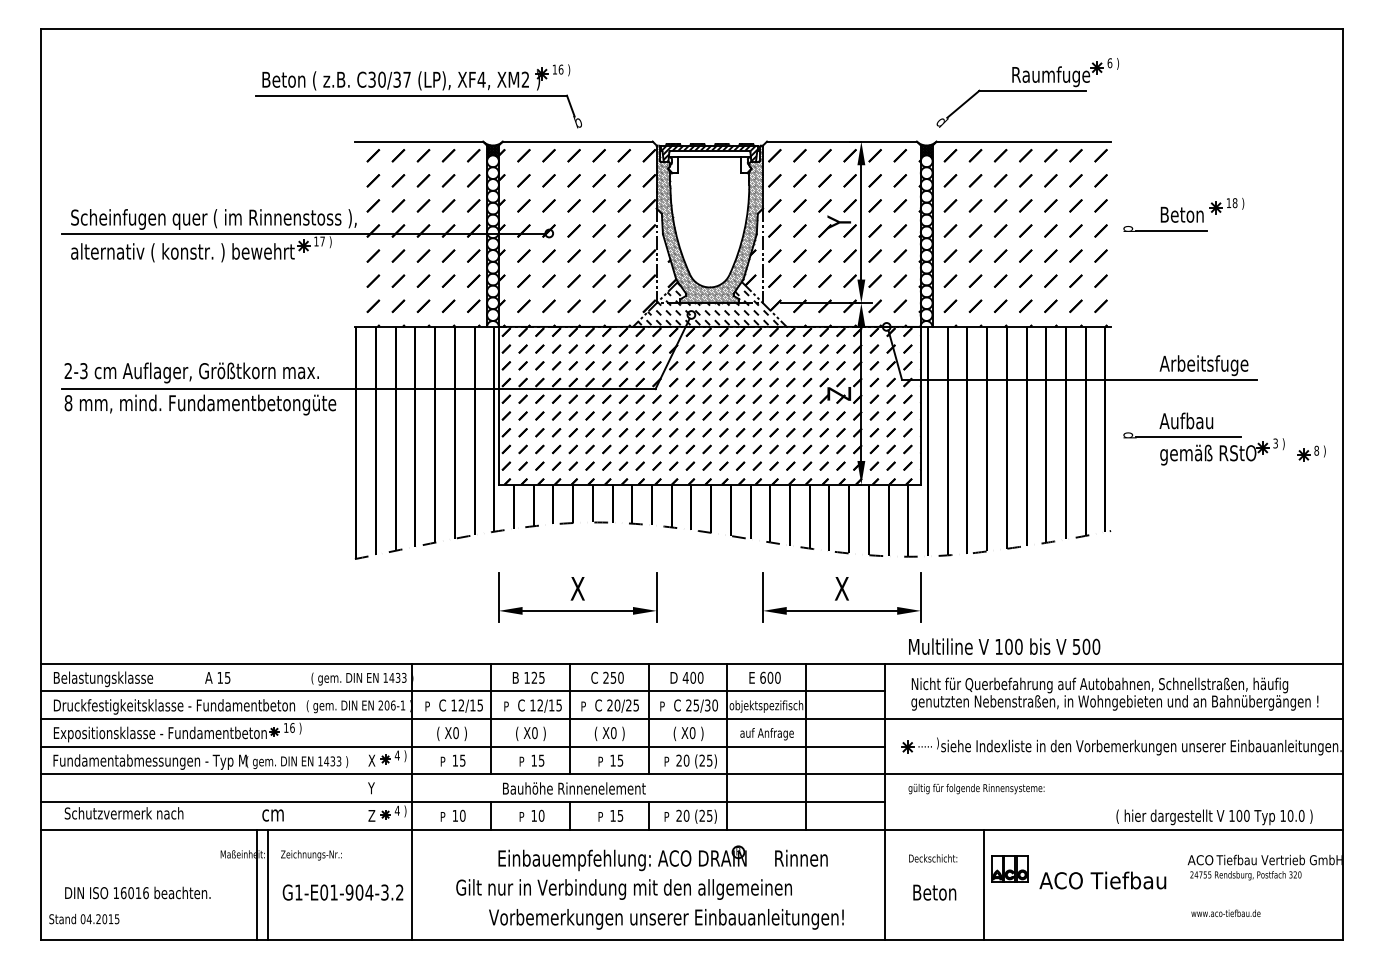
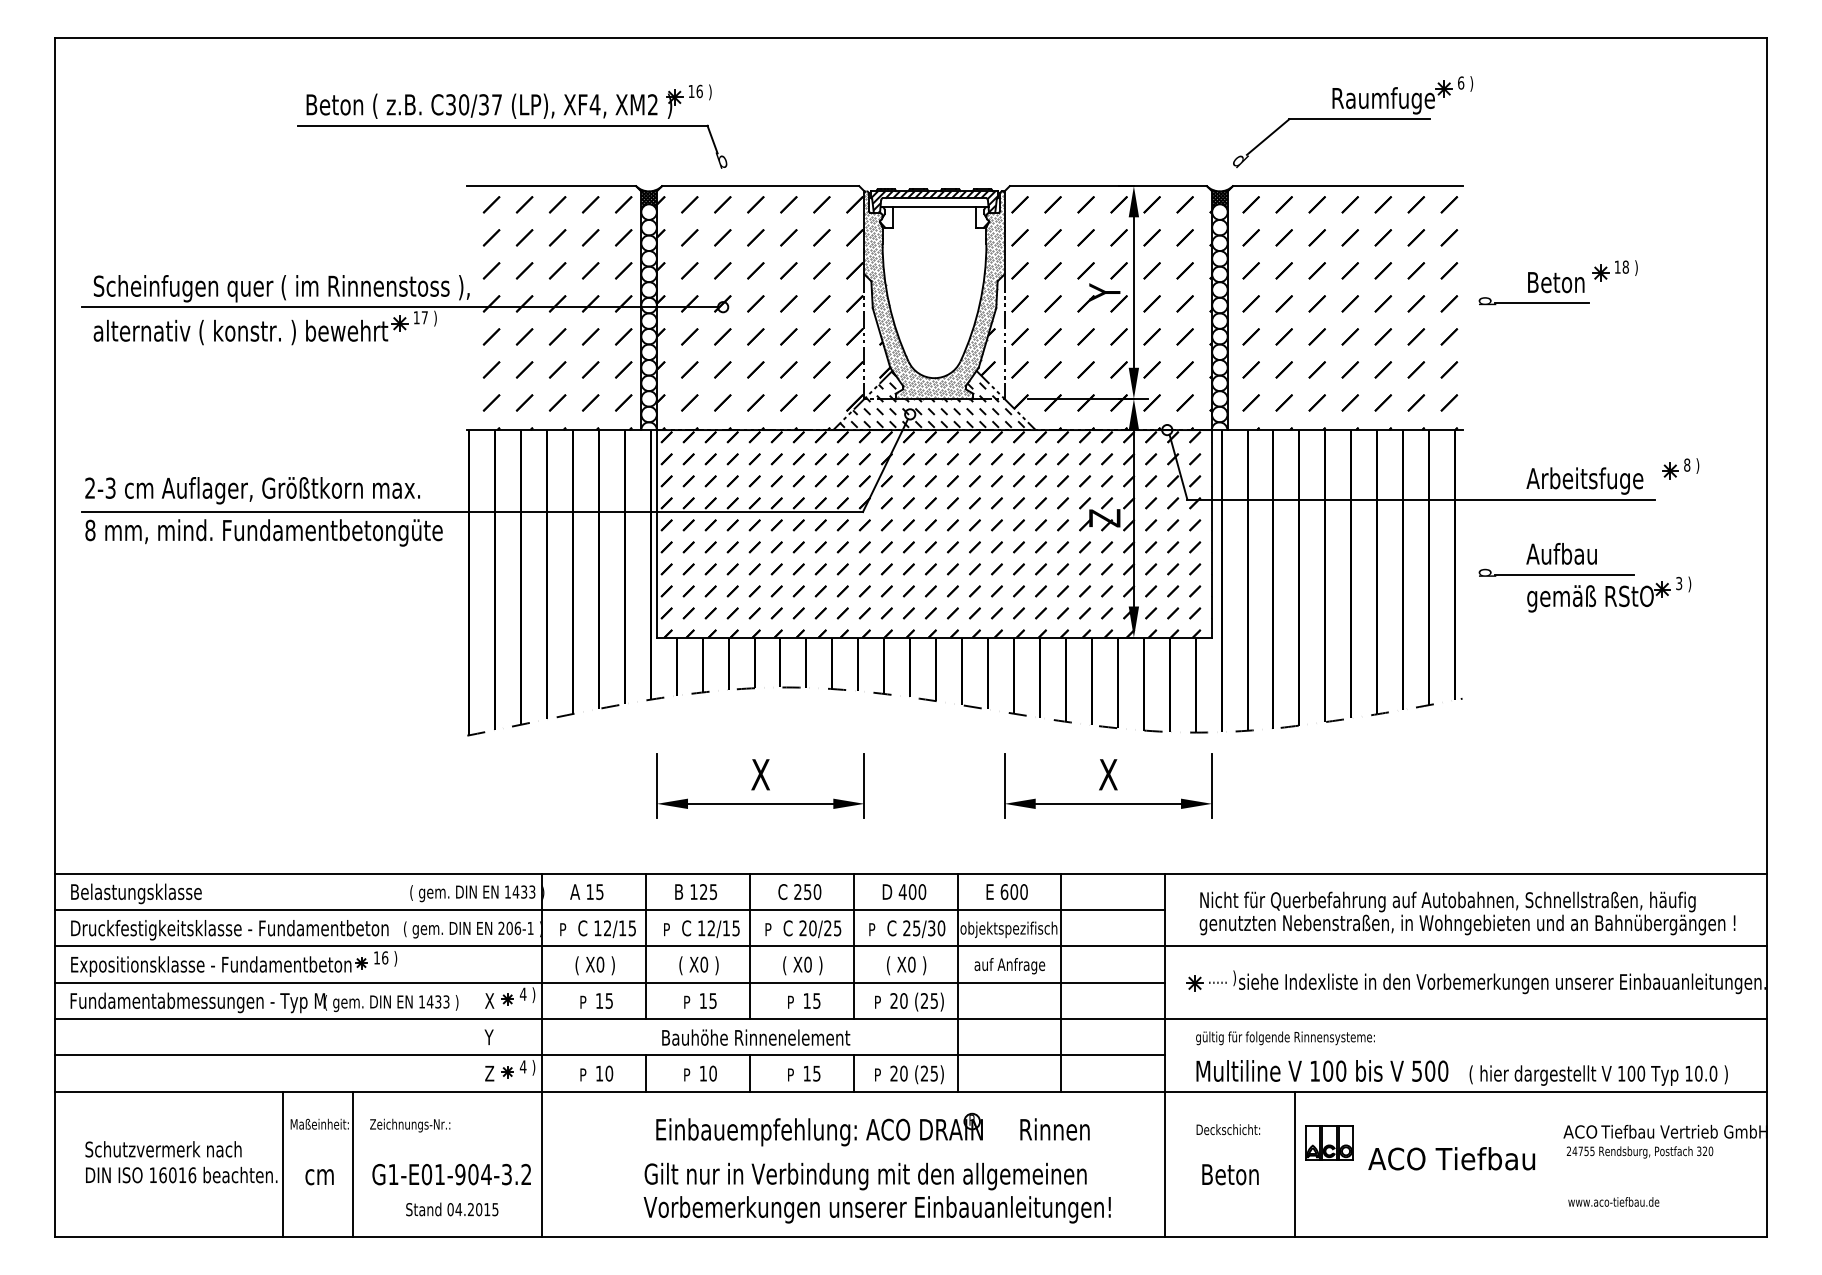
part: (418, 96) -> (512, 126), moved
part: (1311, 453) -> (1680, 468), moved
text: (1004, 646) -> (1322, 1070), moved
text: (217, 677) -> (586, 891), moved
text: (124, 813) -> (163, 1149), moved
text: (272, 815) -> (319, 1177), moved
line: (257, 884) -> (282, 1163), moved
text: (623, 889) -> (865, 1176), moved
text: (84, 919) -> (452, 1209), moved

